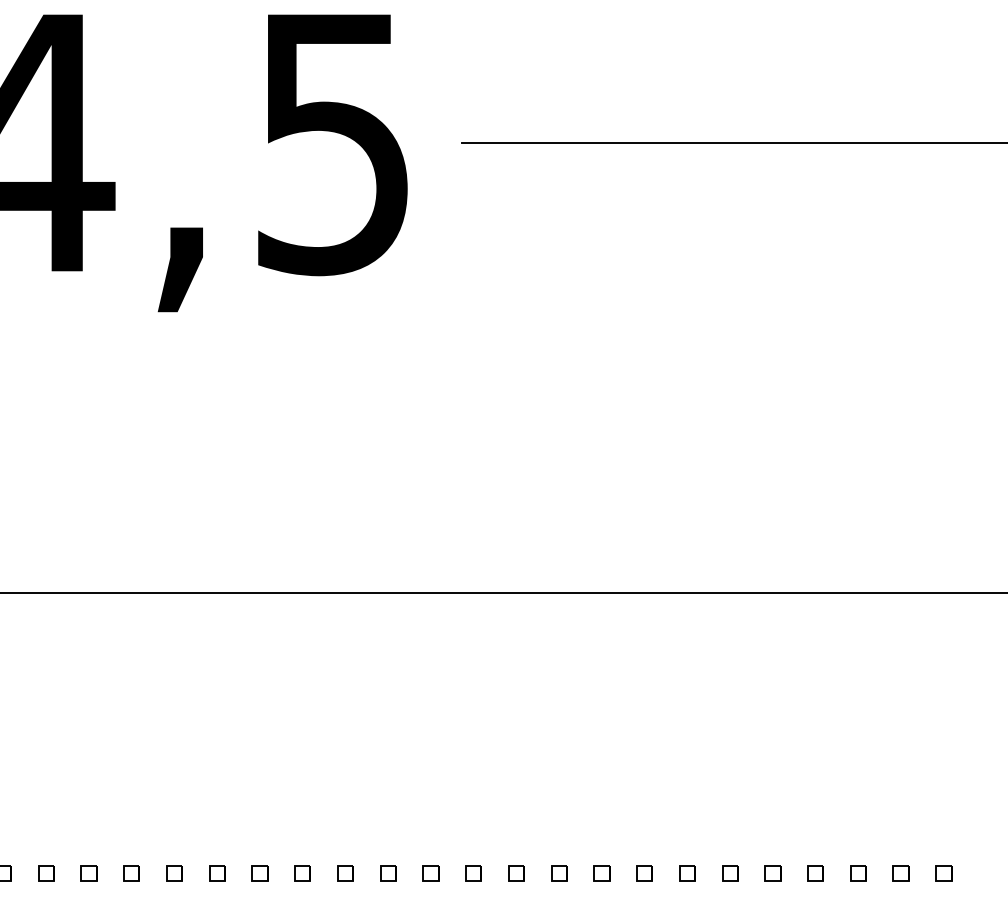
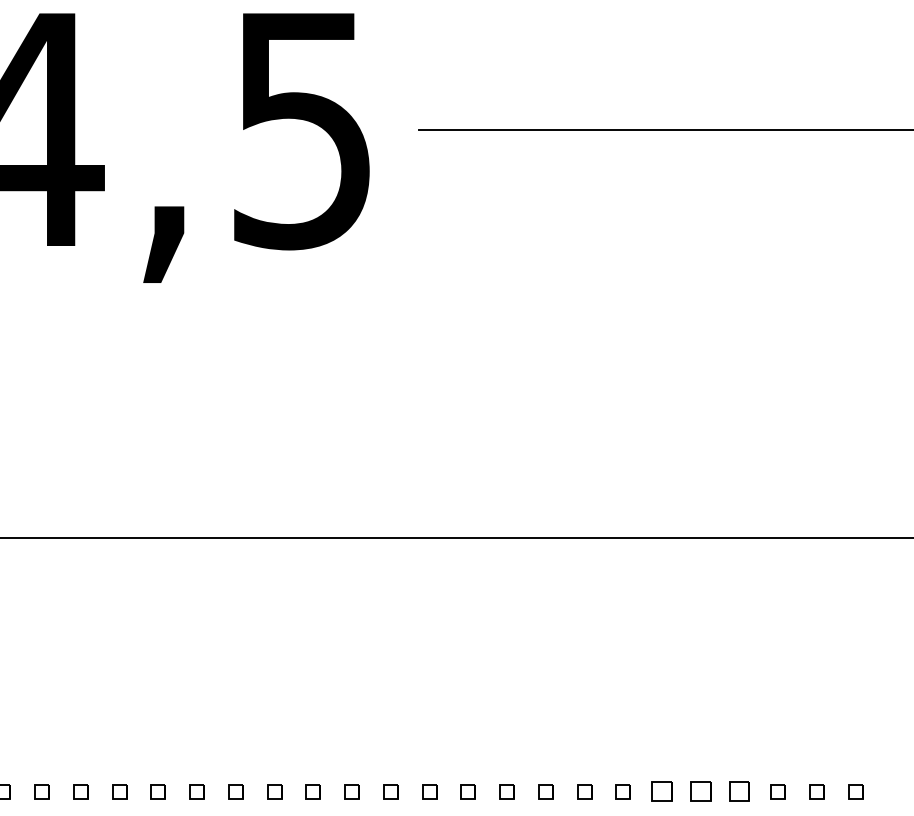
part: (730, 873) -> (662, 791), size x1.4
part: (772, 873) -> (700, 791), size x1.4
part: (815, 873) -> (739, 791), size x1.4

